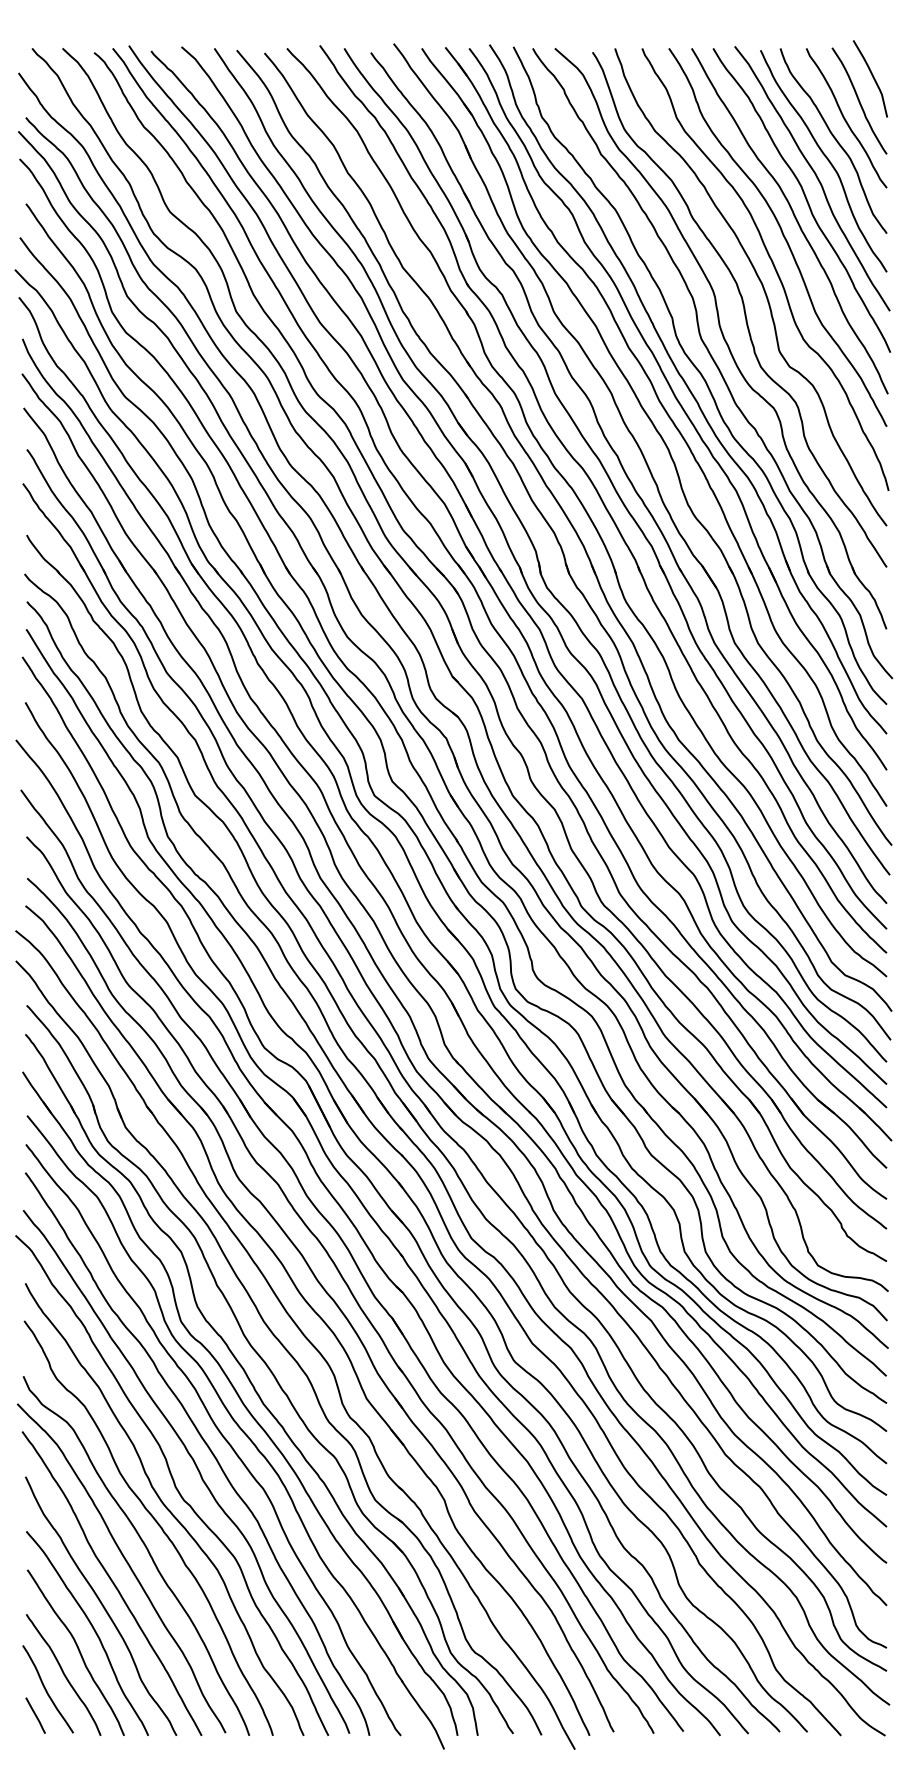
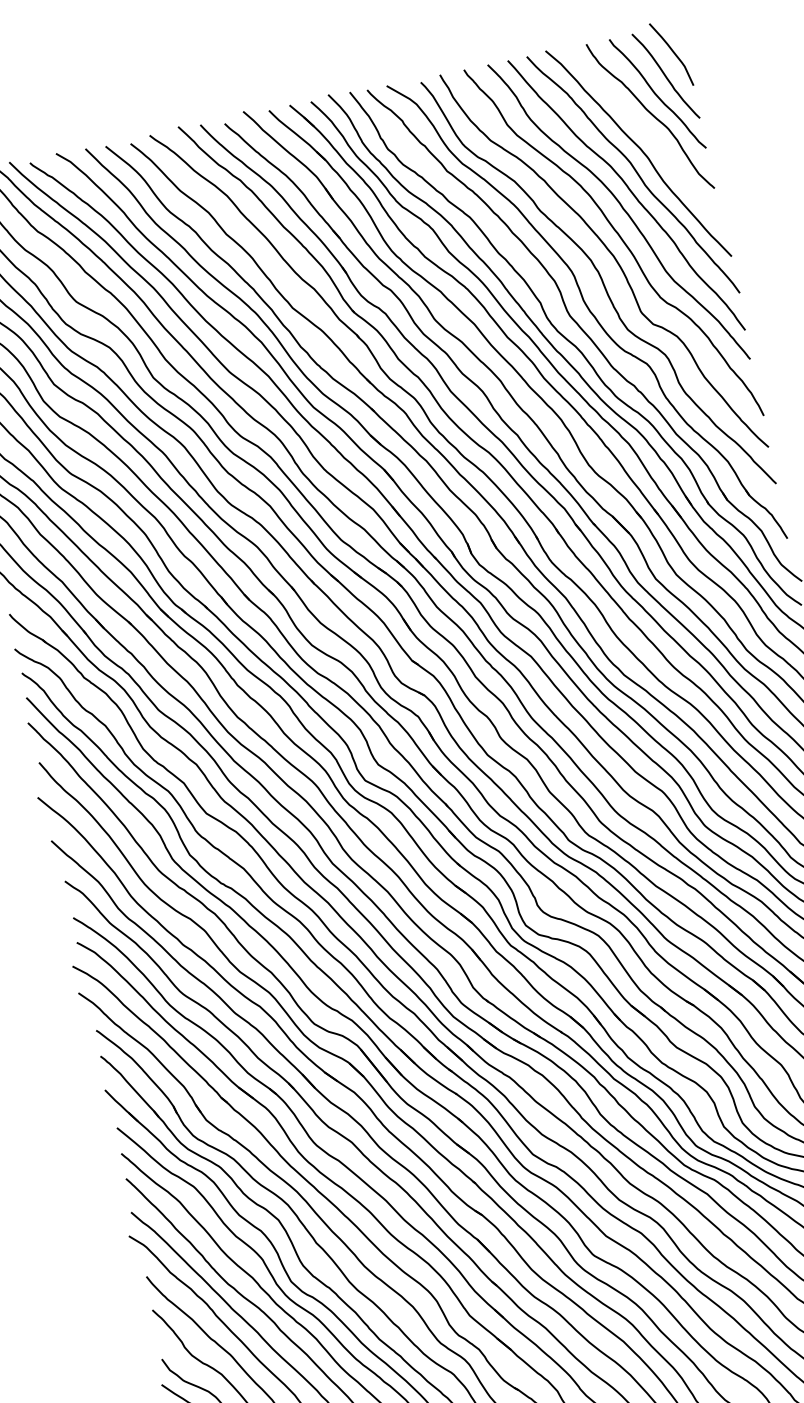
curve: (826, 159) -> (647, 134), removed

